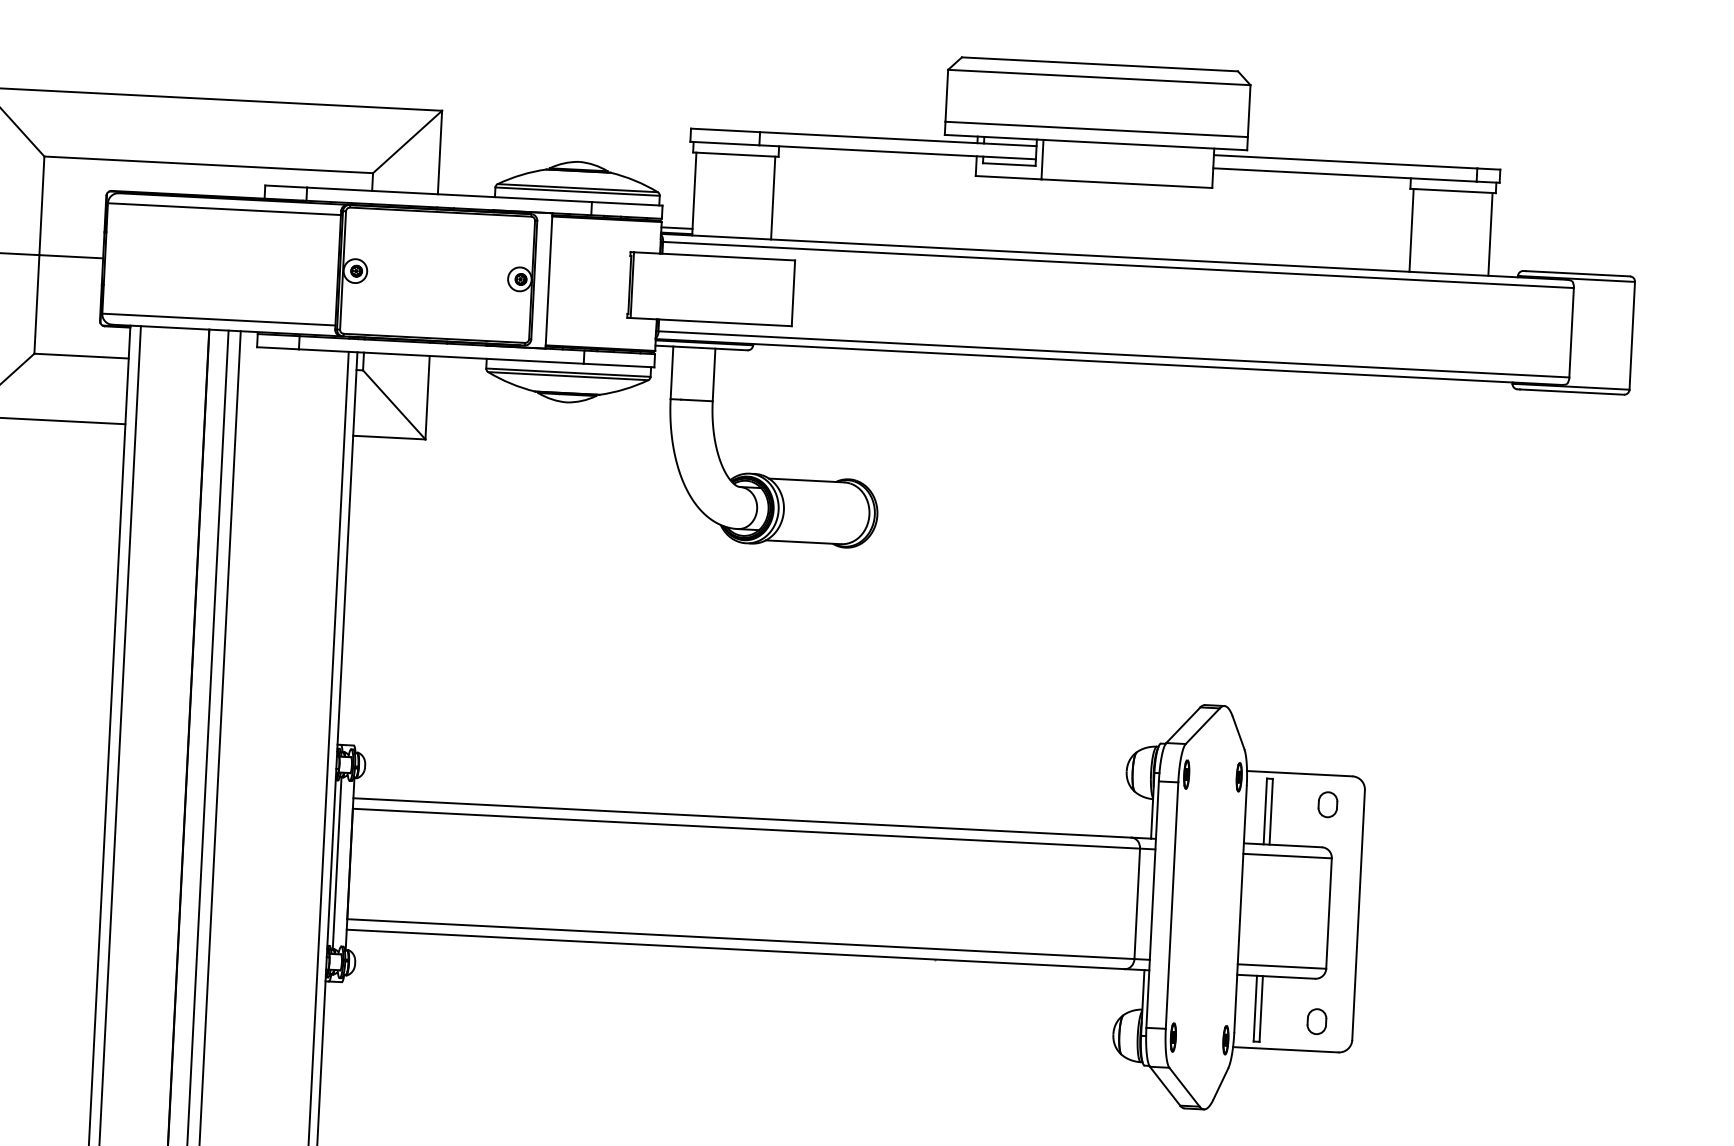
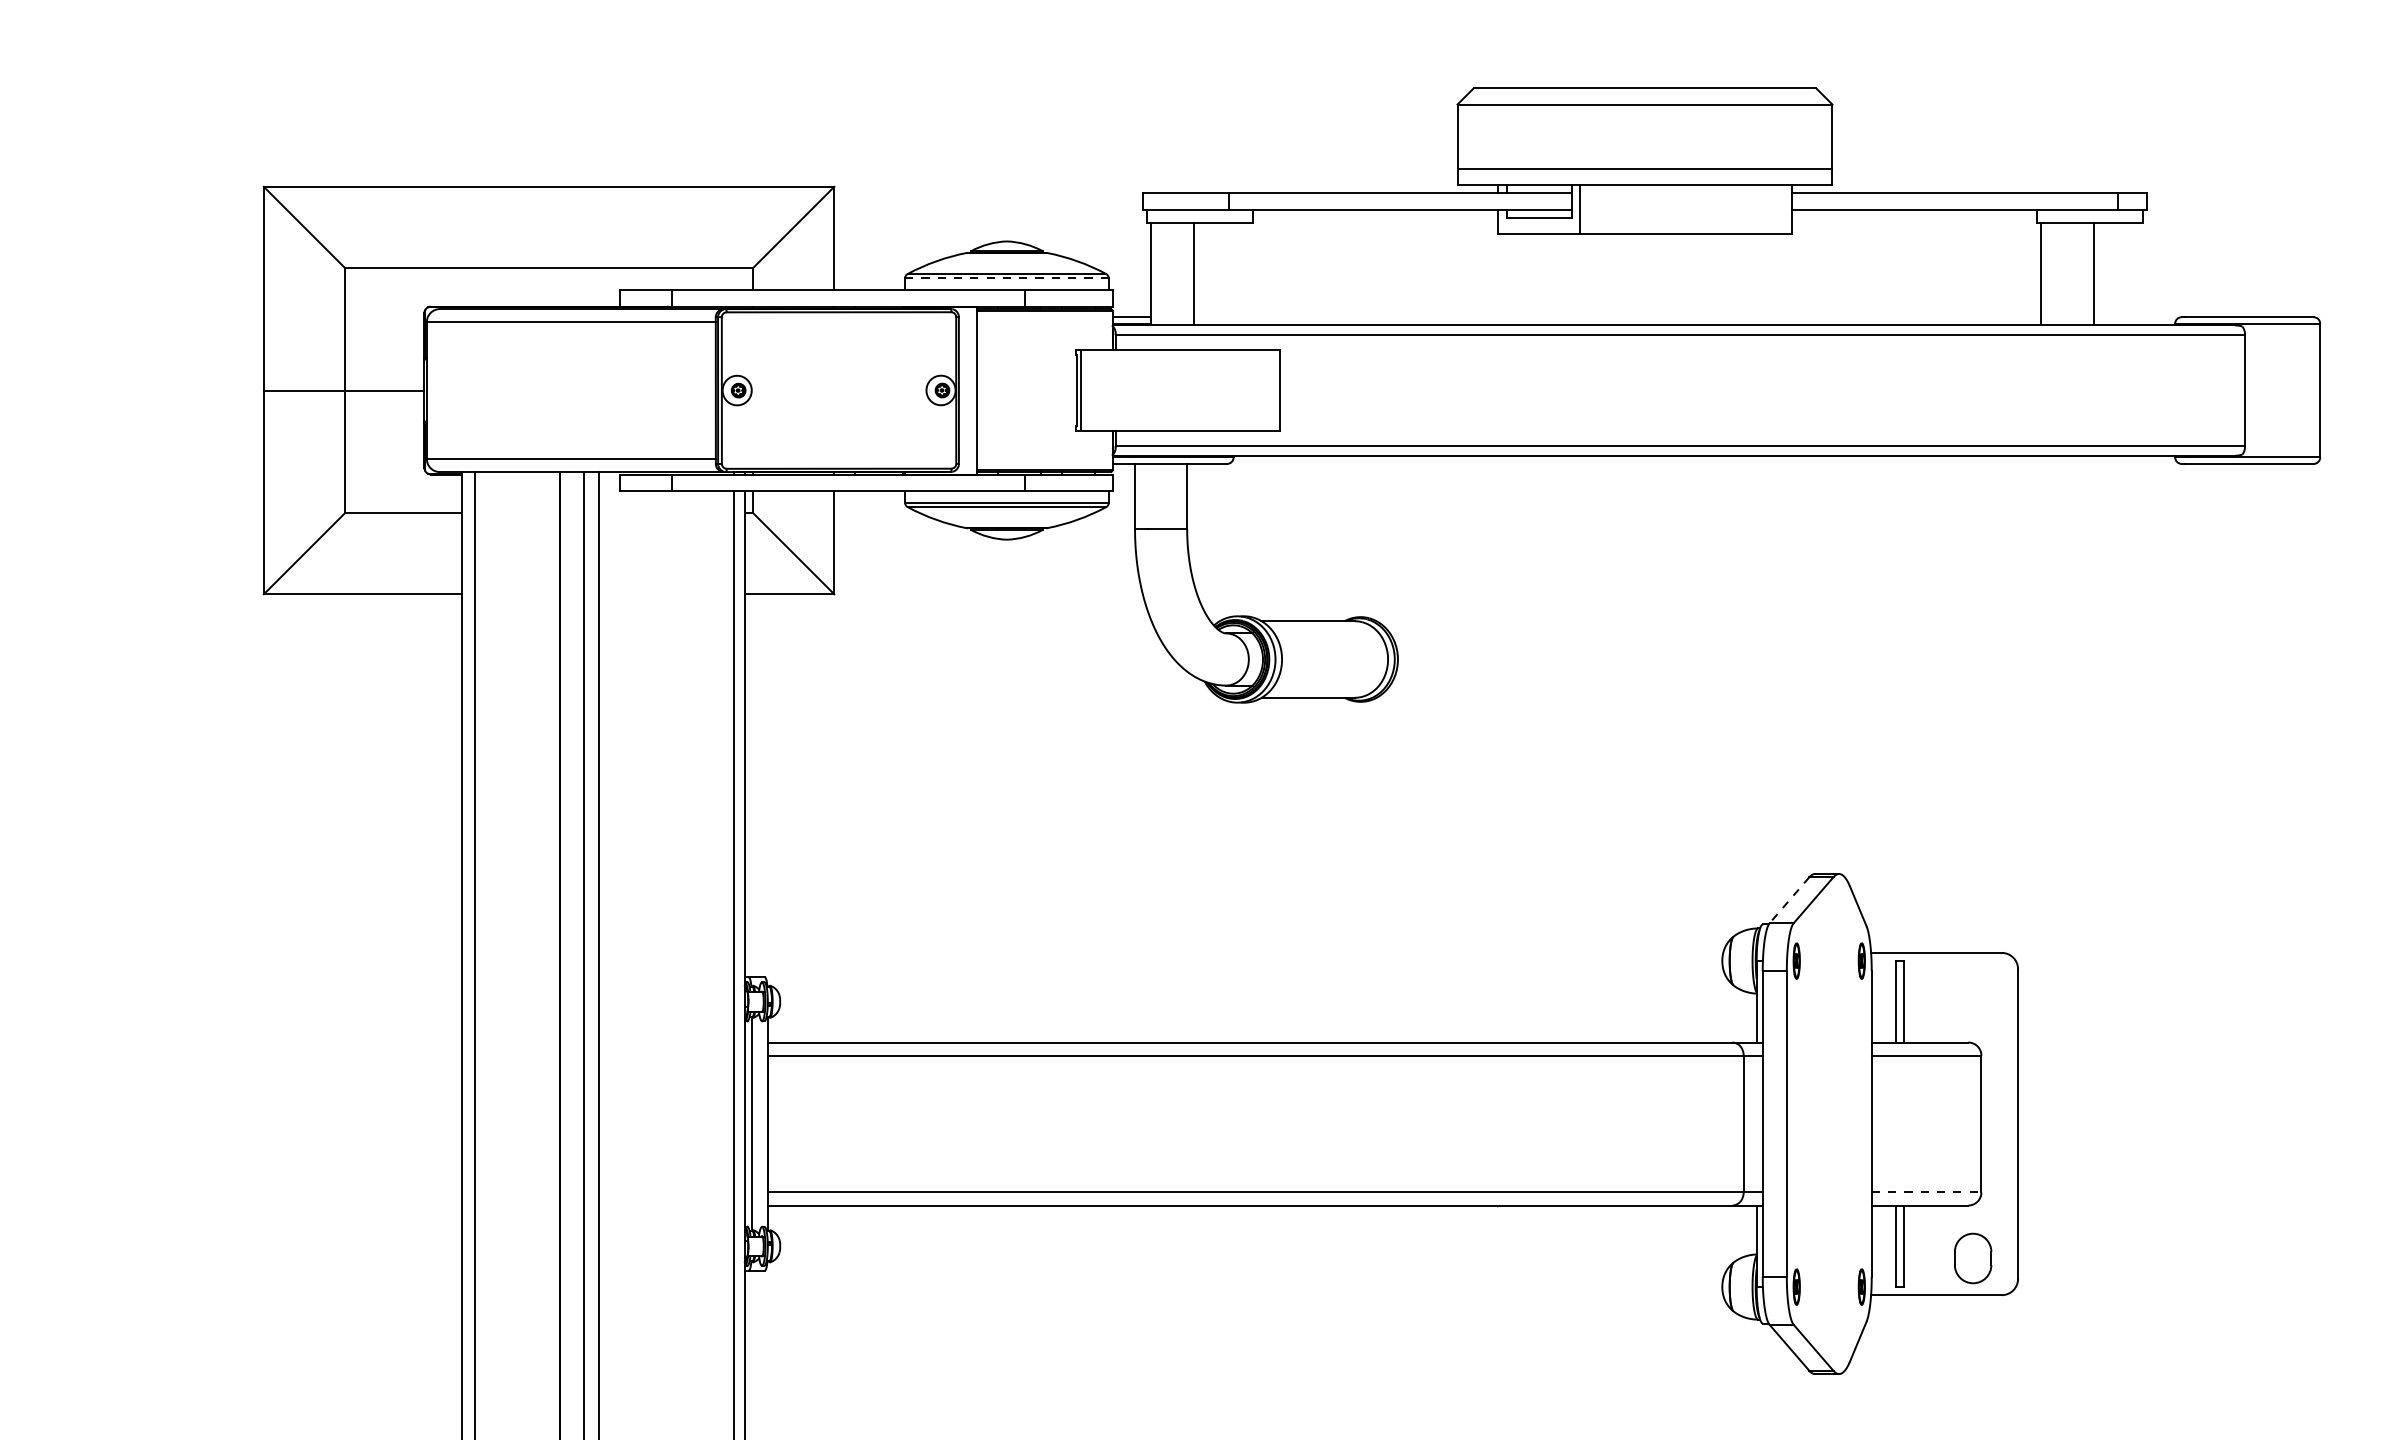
line: (577, 191) -> (1006, 278), solid -> dashed
line: (773, 197) -> (1194, 273), moved
line: (1490, 233) -> (2093, 273), moved
line: (1183, 725) -> (1789, 900), solid -> dashed
part: (1328, 804) -> (1973, 989), removed
line: (1281, 966) -> (1926, 1192), solid -> dashed
part: (1317, 1021) -> (1973, 1258), size x1.6

